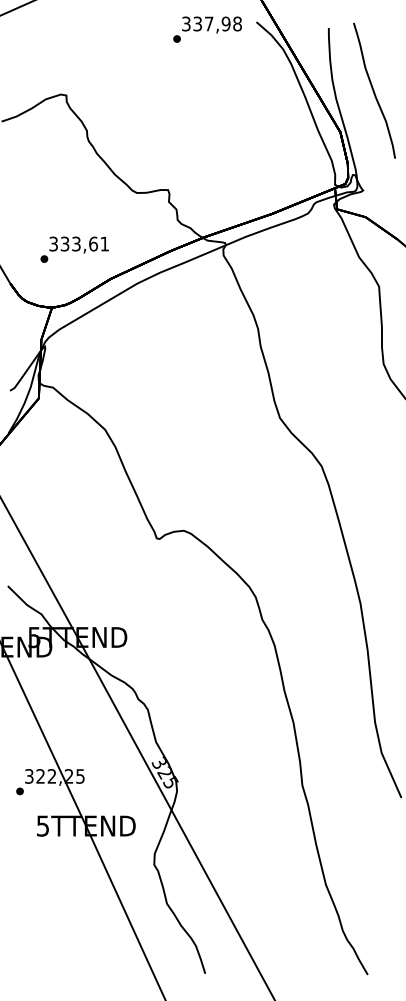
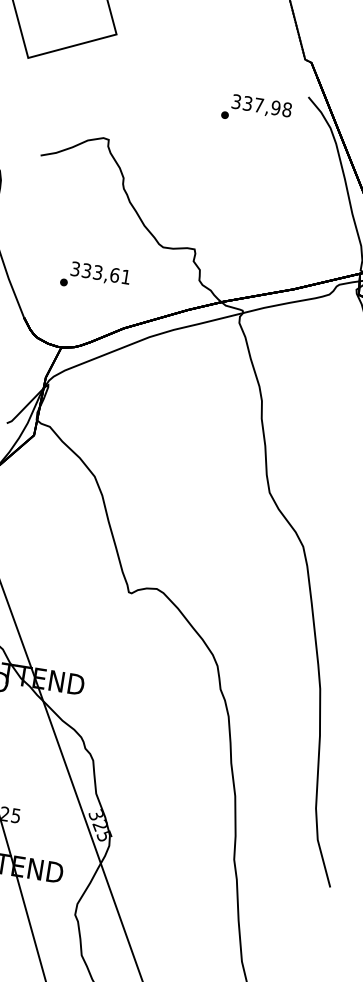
text: (207, 29) -> (256, 110), moved
text: (74, 249) -> (95, 277), moved

